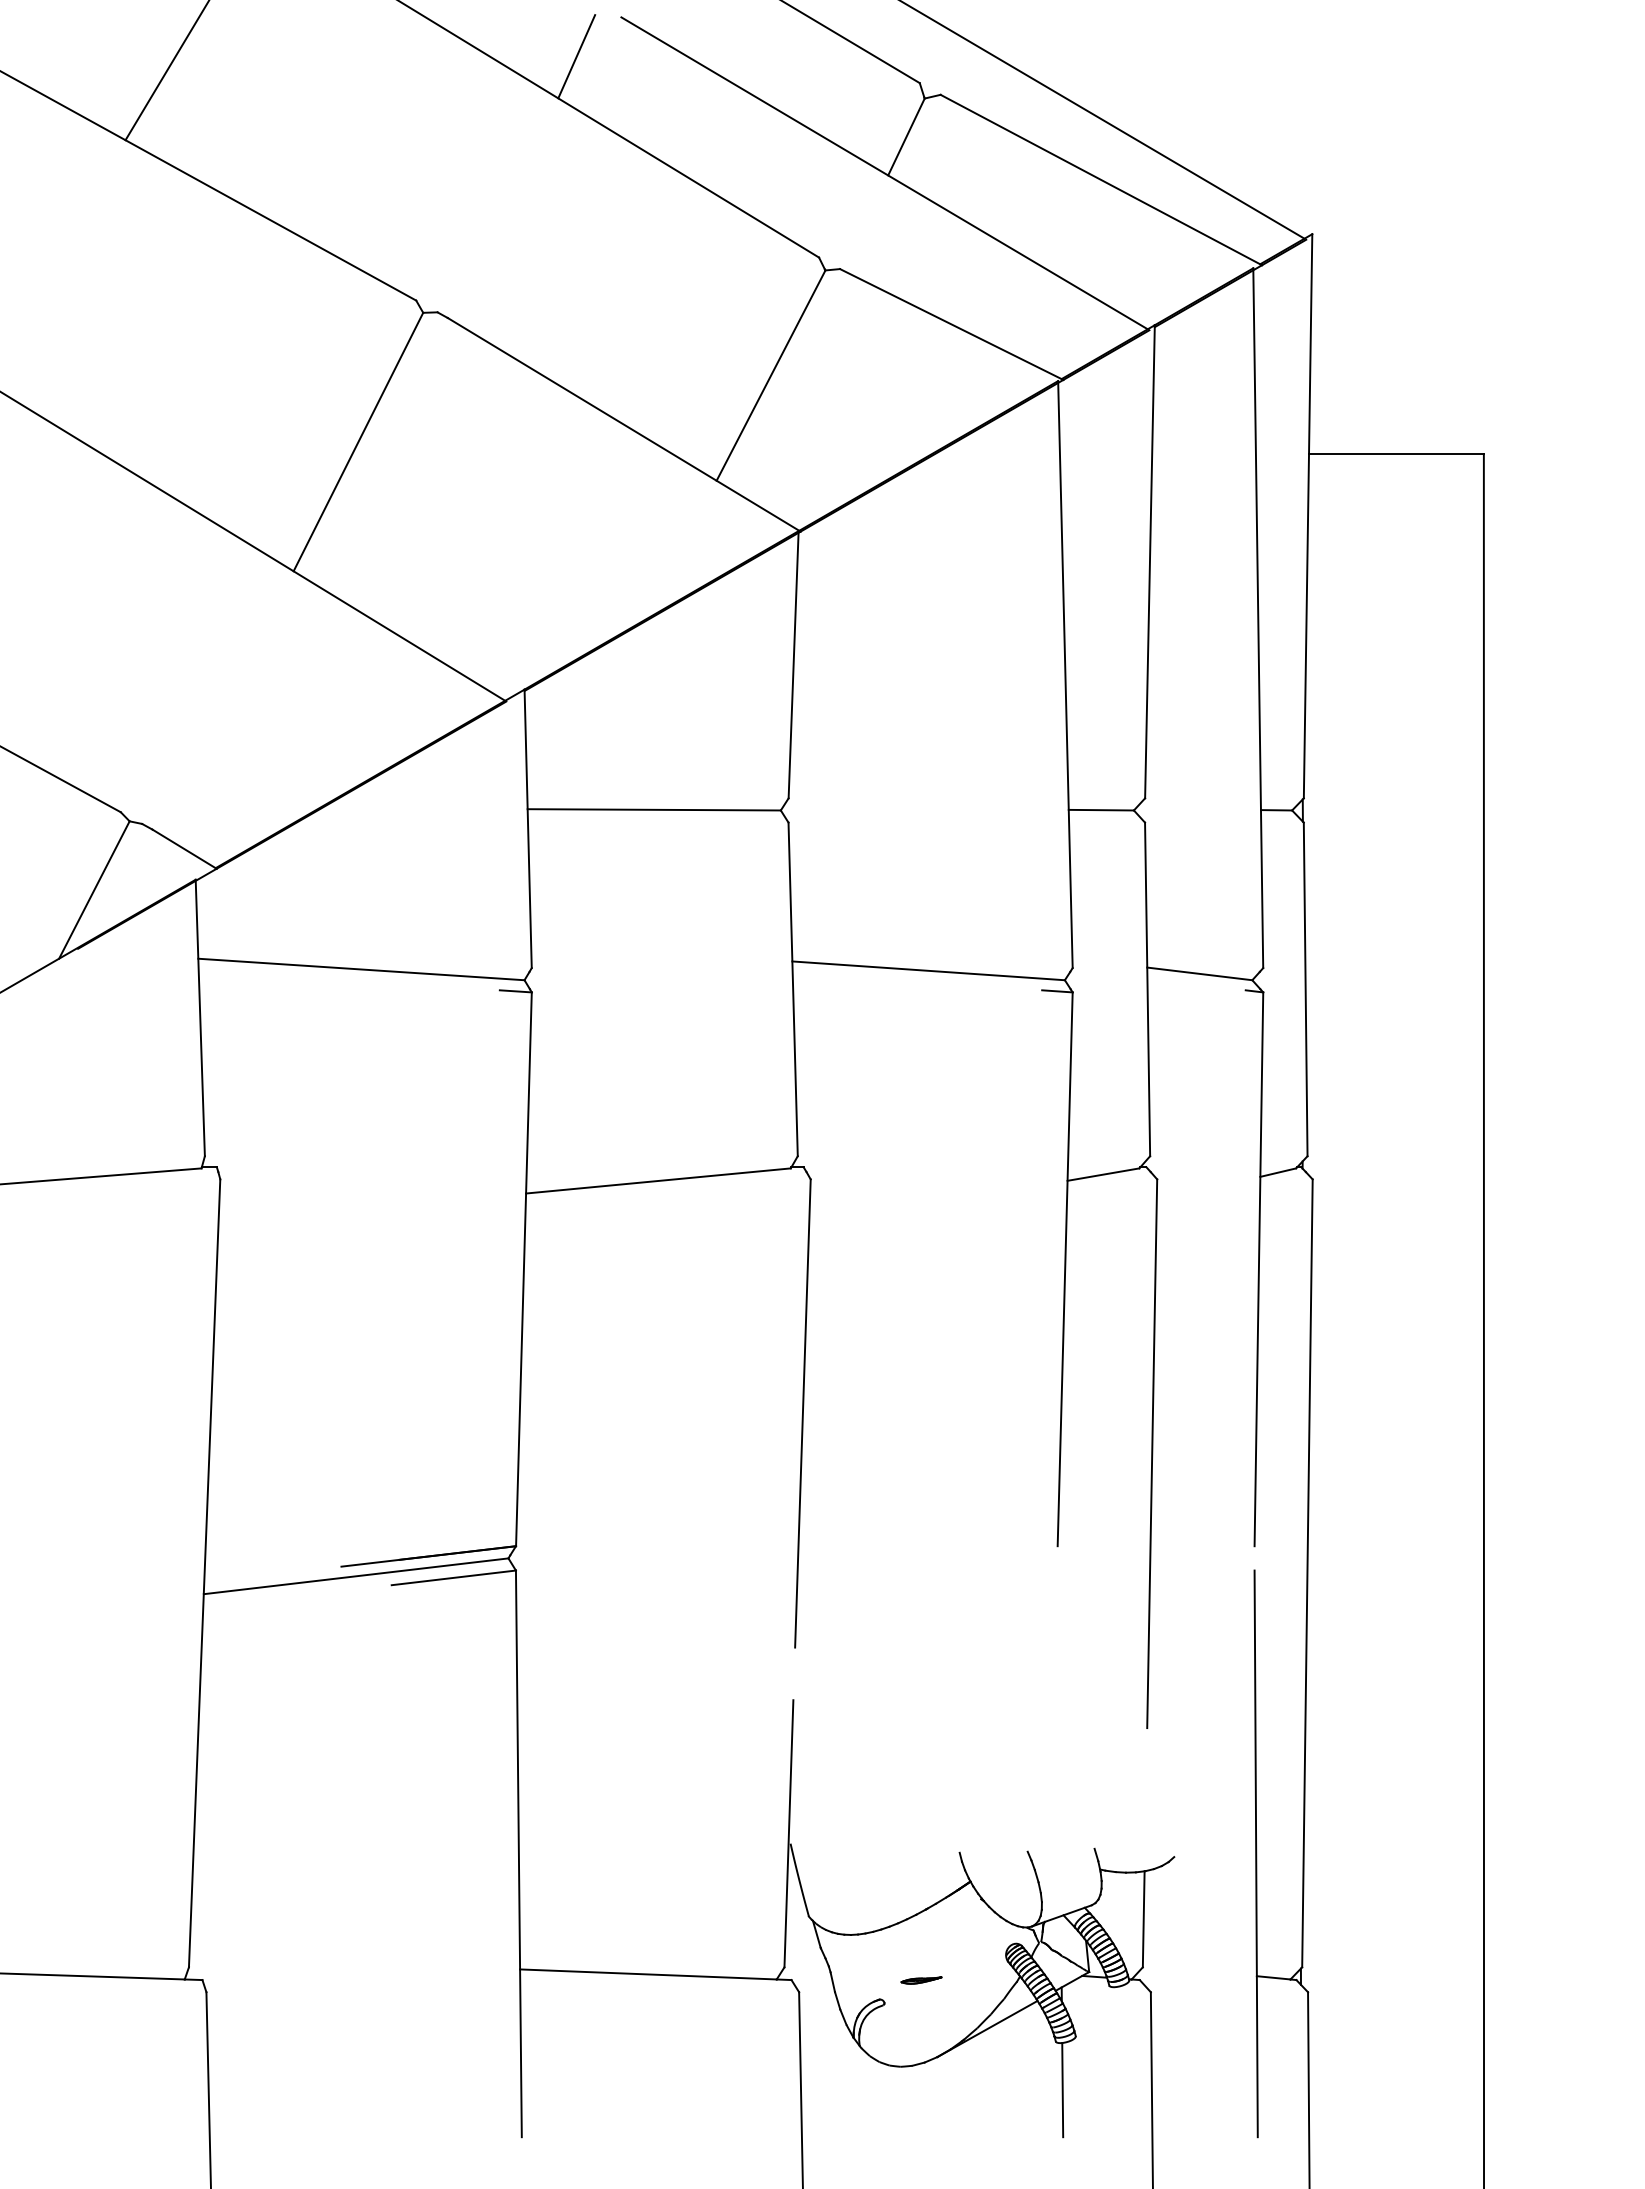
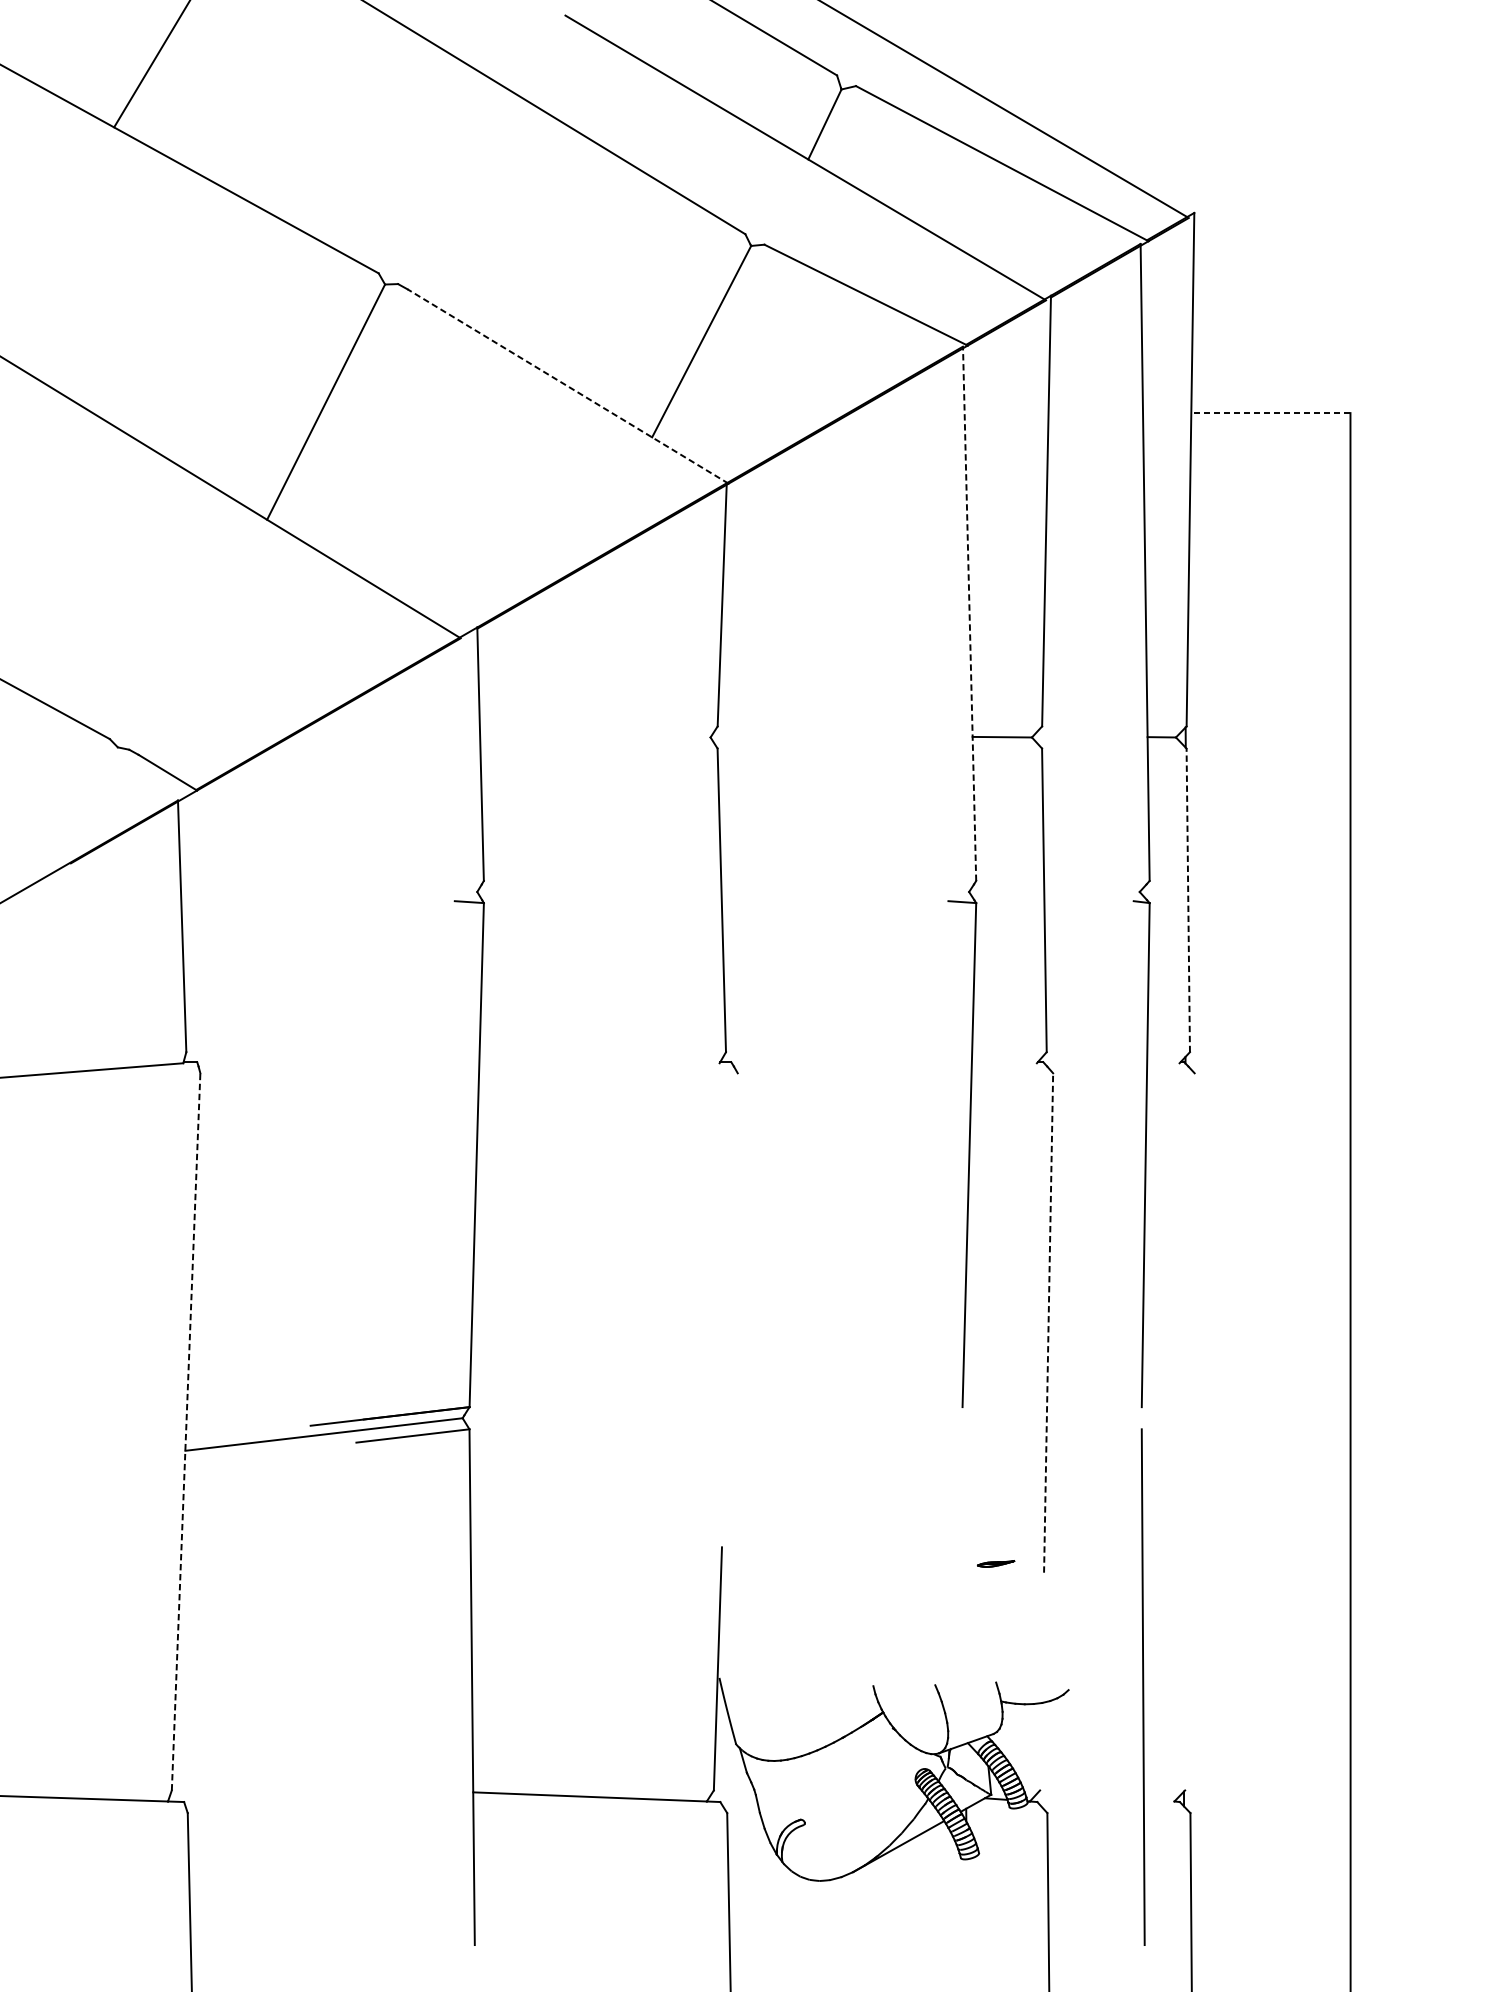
line: (576, 56) -> (524, 51), removed
line: (623, 424) -> (567, 386), solid -> dashed
line: (1395, 454) -> (1270, 413), solid -> dashed
line: (1065, 674) -> (969, 613), solid -> dashed
line: (653, 809) -> (594, 736), removed
line: (94, 889) -> (85, 809), removed
line: (361, 969) -> (328, 882), removed
line: (928, 970) -> (844, 883), removed
line: (1199, 973) -> (1091, 885), removed
line: (1305, 989) -> (1188, 900), solid -> dashed
line: (1278, 1172) -> (1163, 1066), removed
line: (1103, 1174) -> (1004, 1068), removed
line: (658, 1180) -> (599, 1074), removed
line: (802, 1413) -> (730, 1286), removed
line: (1152, 1453) -> (1048, 1322), solid -> dashed
line: (204, 1572) -> (185, 1431), solid -> dashed
line: (1307, 1573) -> (1189, 1431), removed
line: (1143, 1919) -> (1040, 1746), removed
line: (1273, 1977) -> (1159, 1799), removed
part: (921, 1980) -> (996, 1563), moved
line: (1062, 2090) -> (966, 1902), removed

